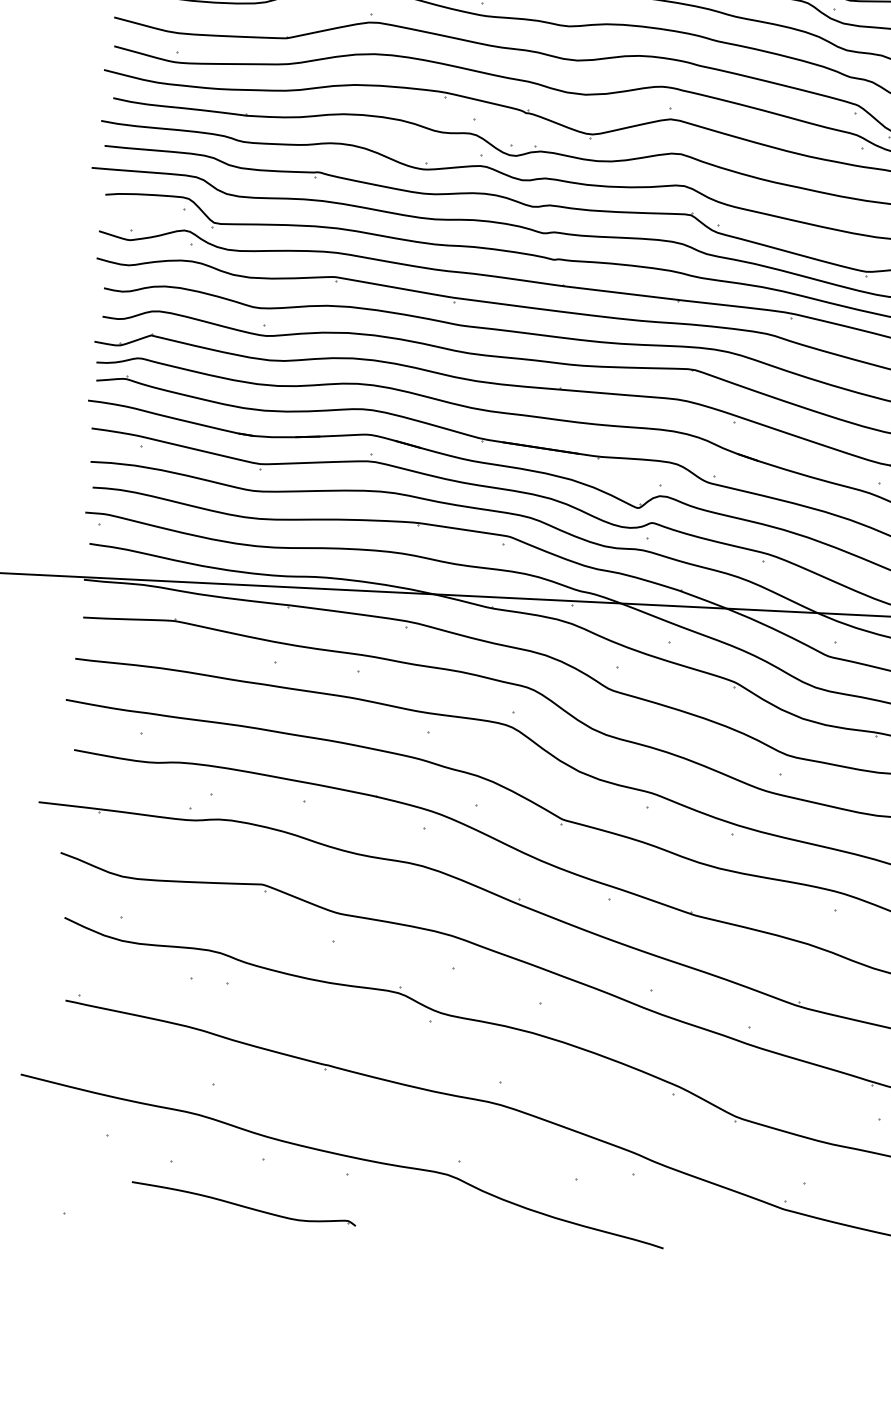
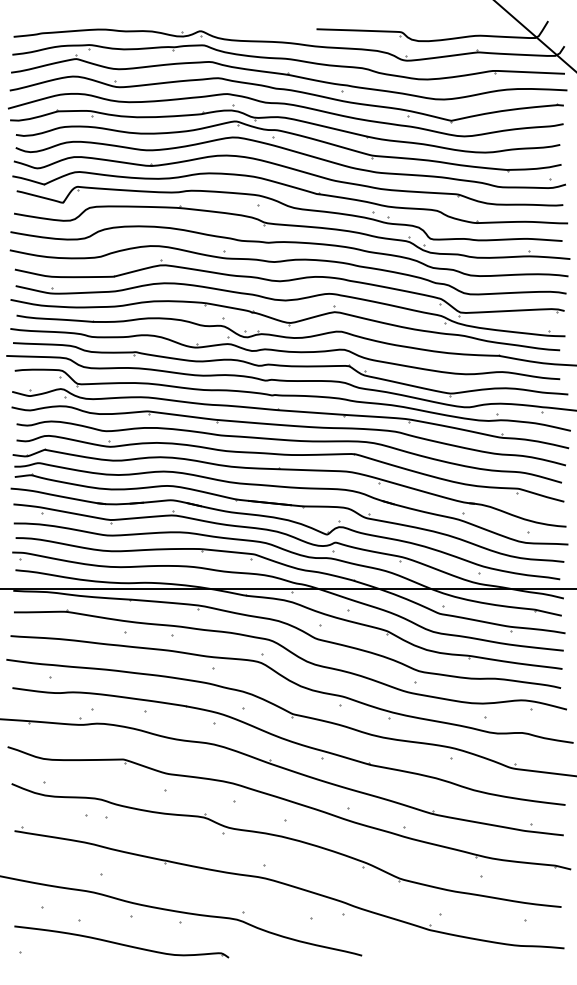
part: (243, 1203) -> (121, 941), size x1.67

